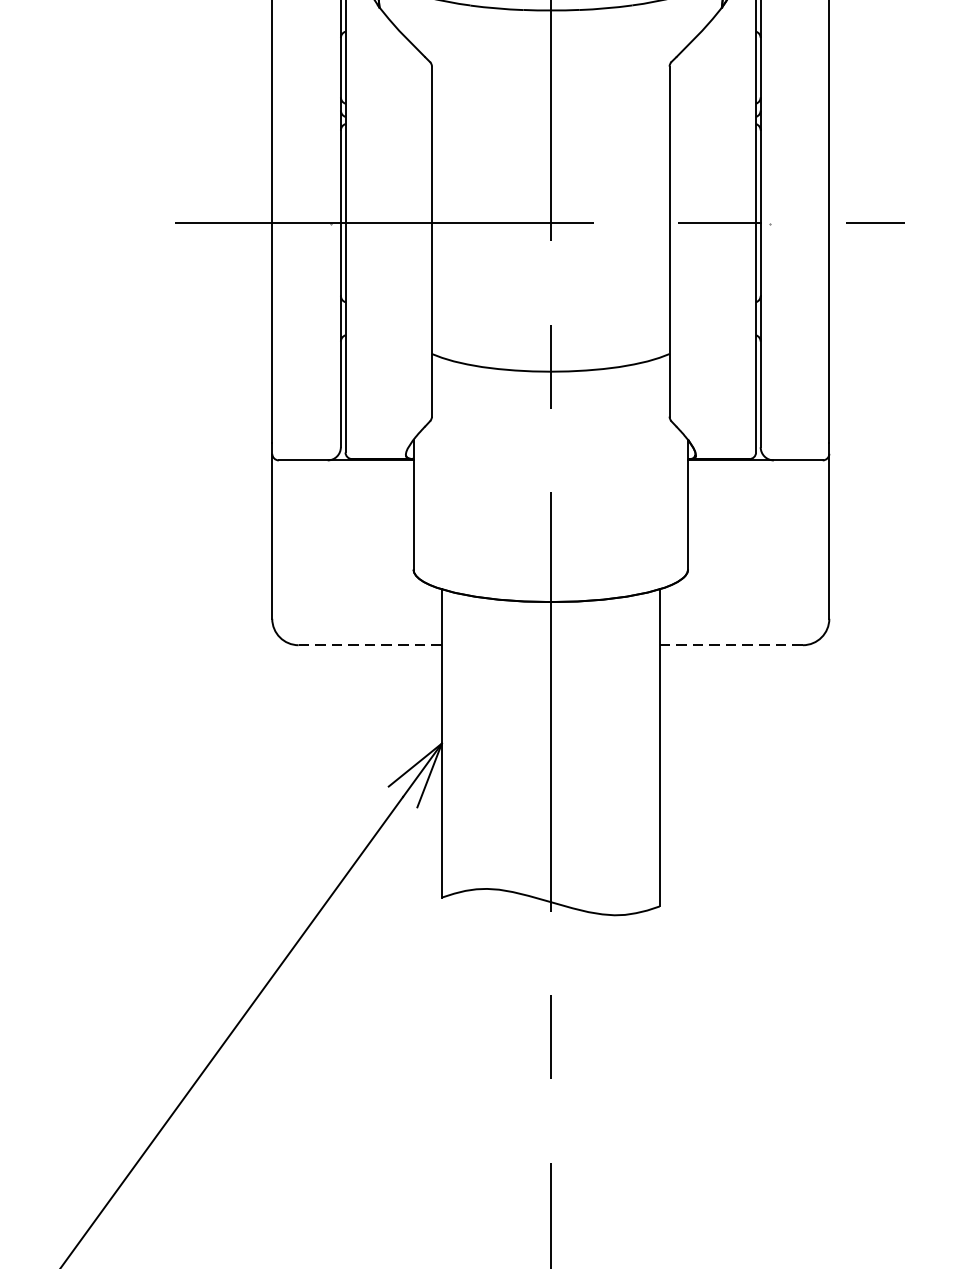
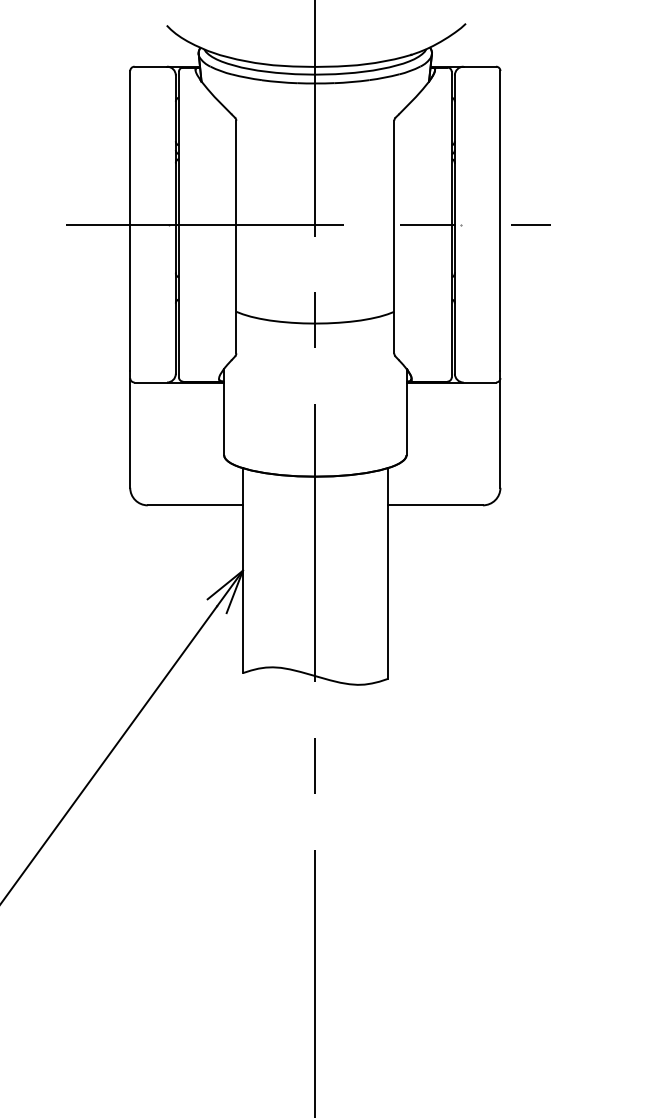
line: (370, 645) -> (195, 505), dashed -> solid
line: (731, 645) -> (435, 505), dashed -> solid

